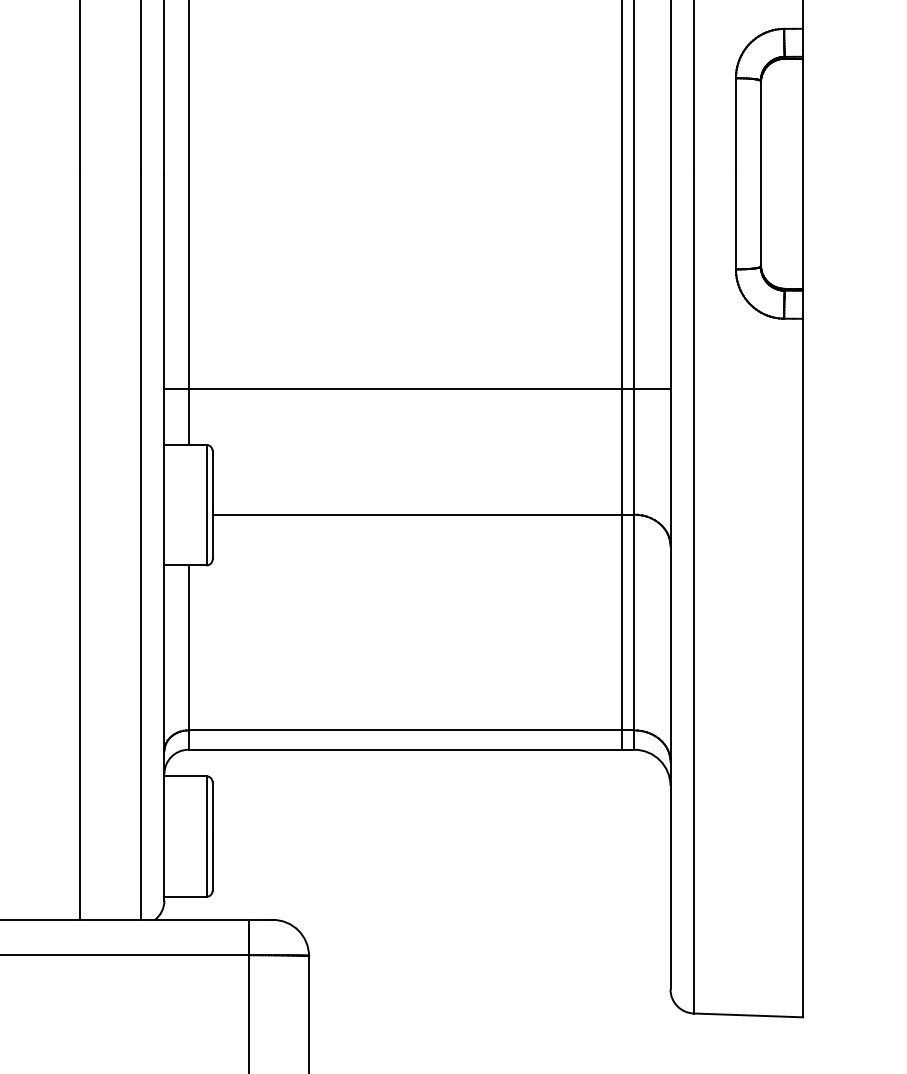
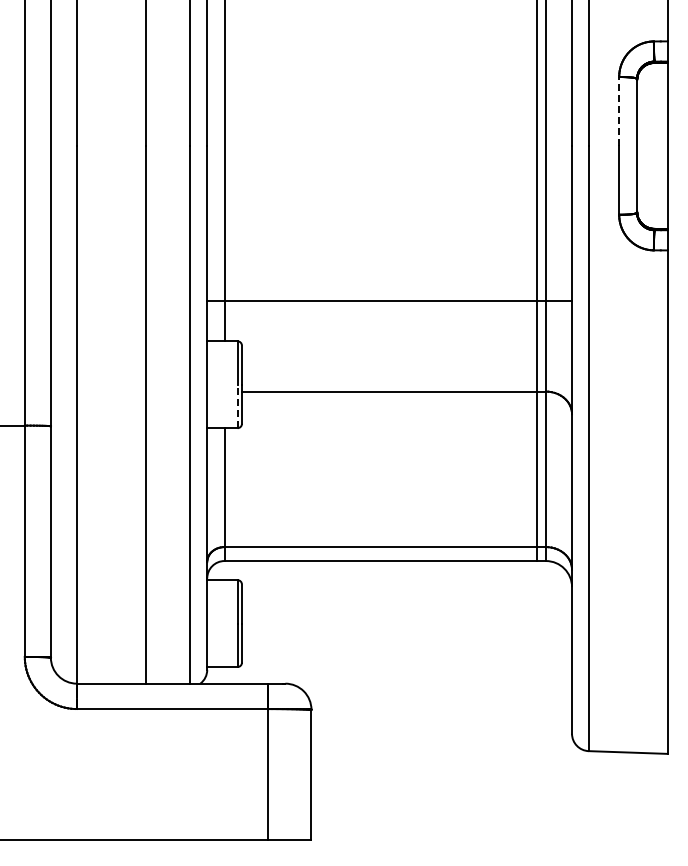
line: (736, 124) -> (619, 110), solid -> dashed
line: (206, 535) -> (237, 406), solid -> dashed

